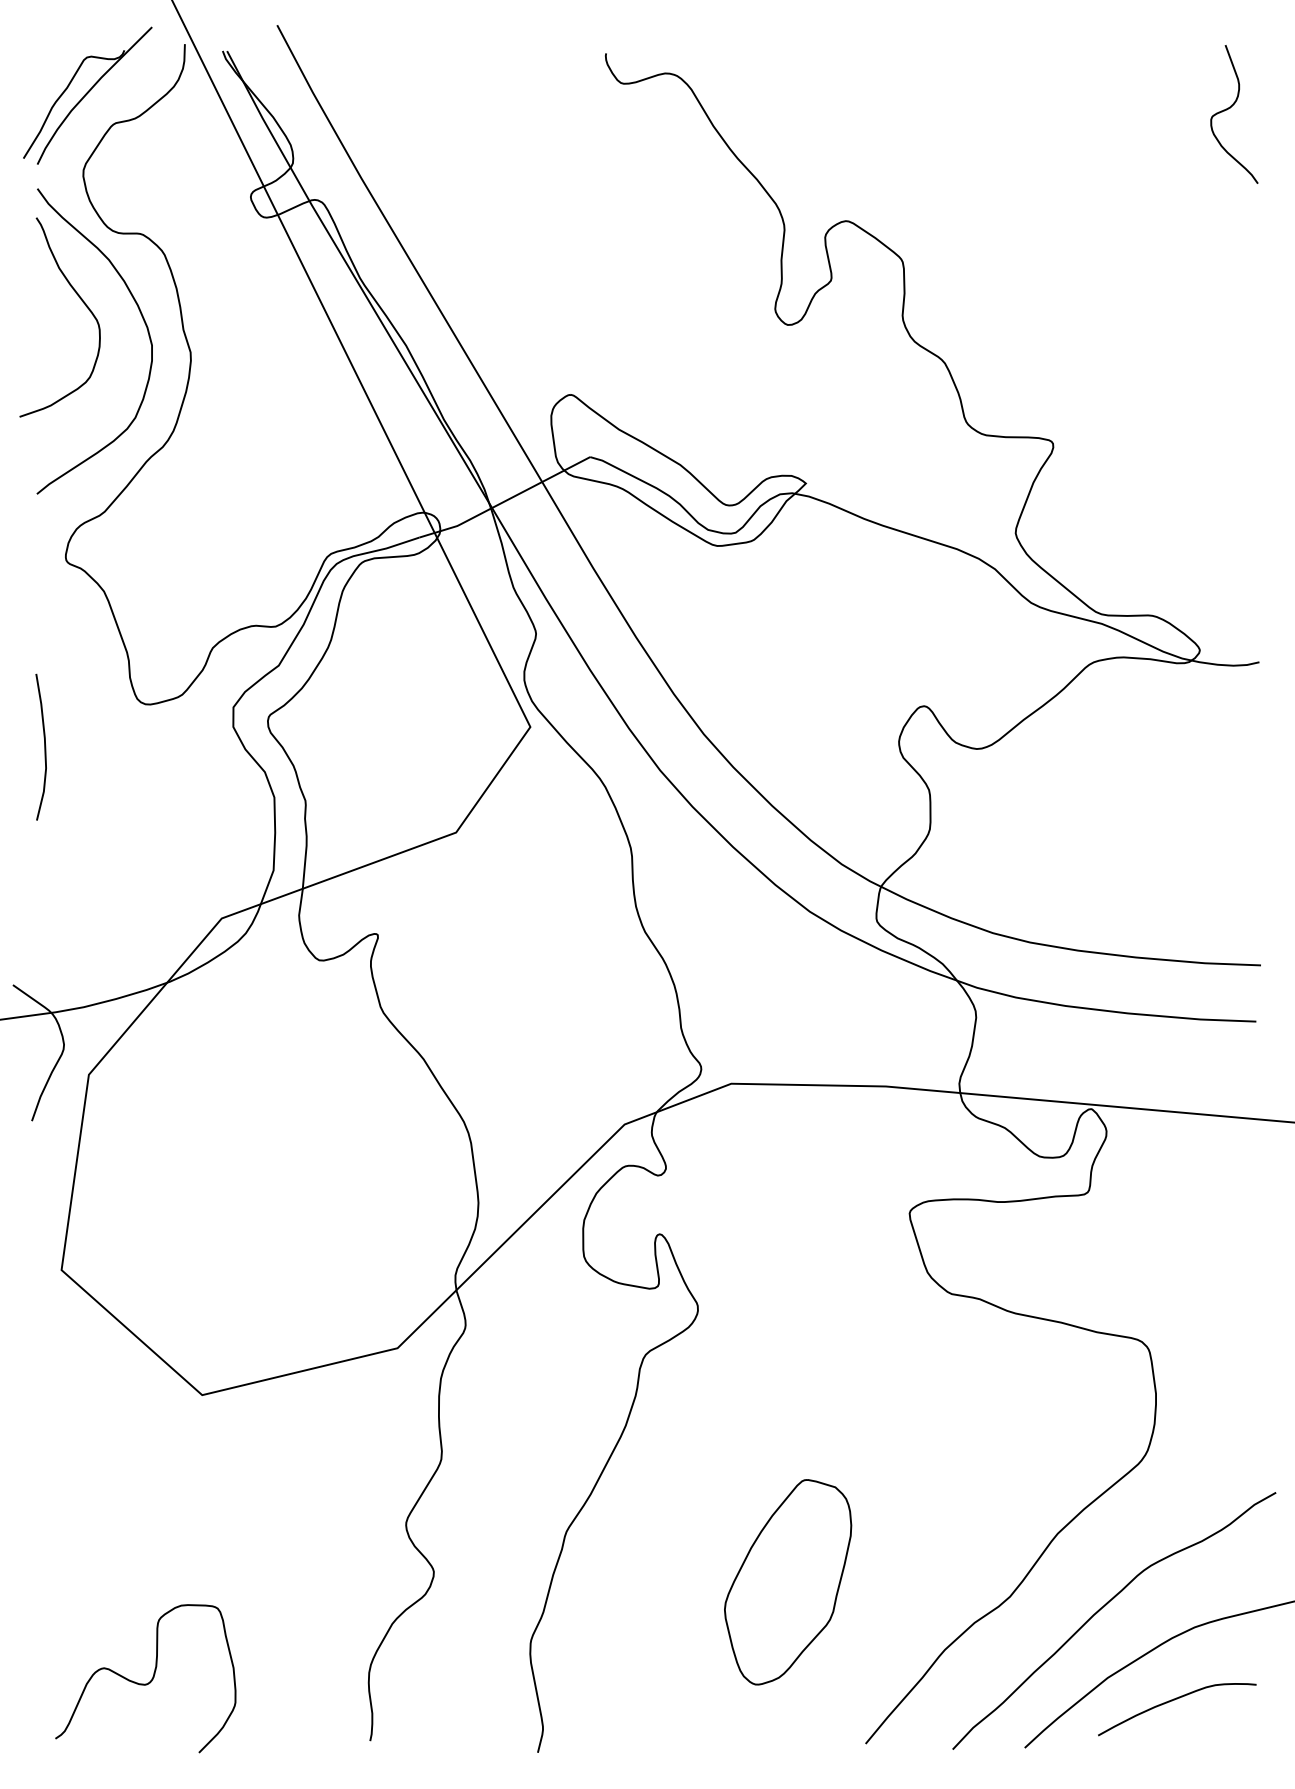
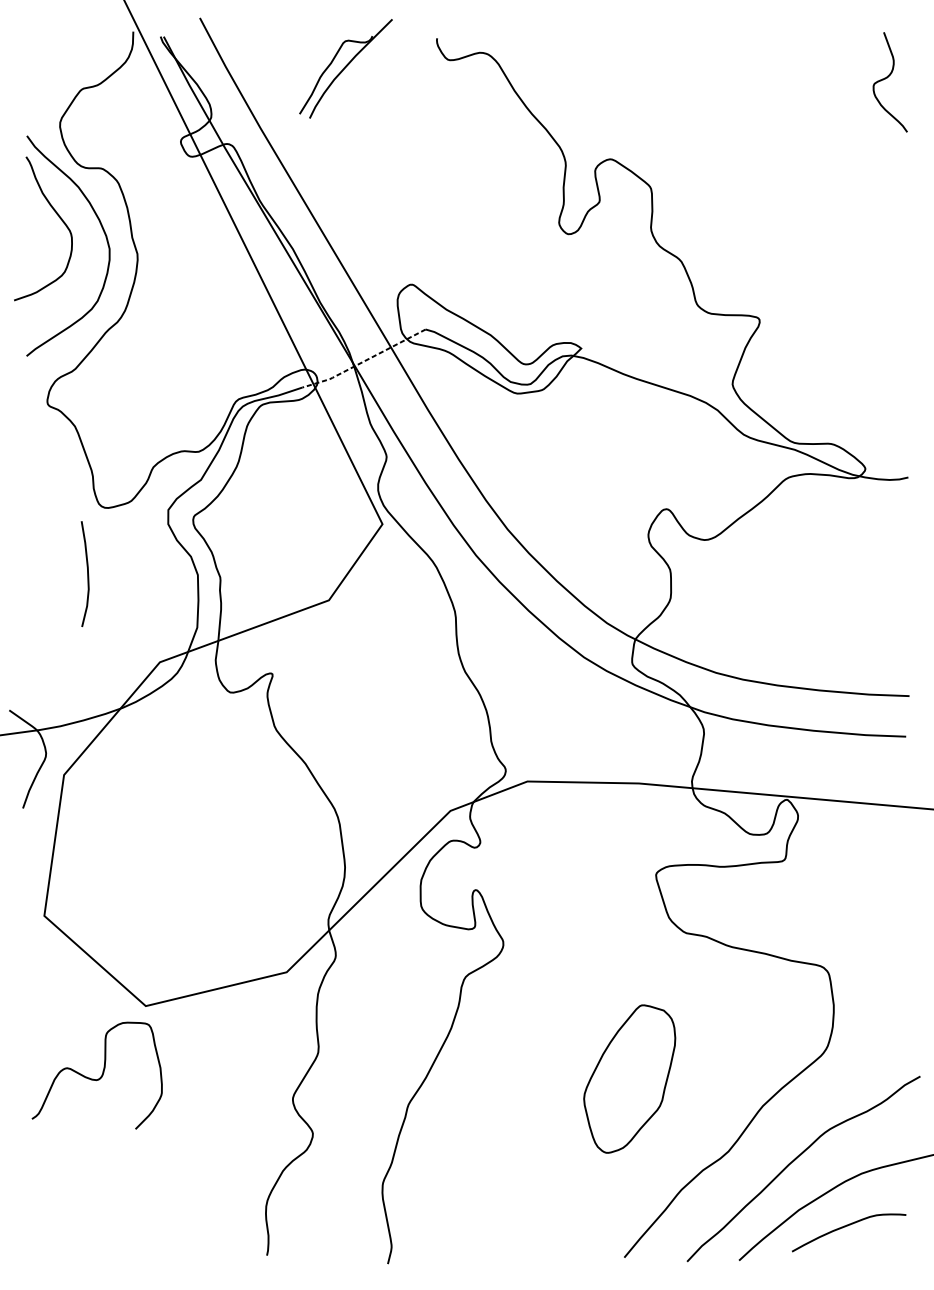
part: (87, 95) -> (345, 68), moved
line: (504, 501) -> (363, 361), solid -> dashed
curve: (44, 746) -> (87, 573), moved
part: (788, 1582) -> (630, 1079), moved
curve: (149, 1681) -> (99, 1077), moved

